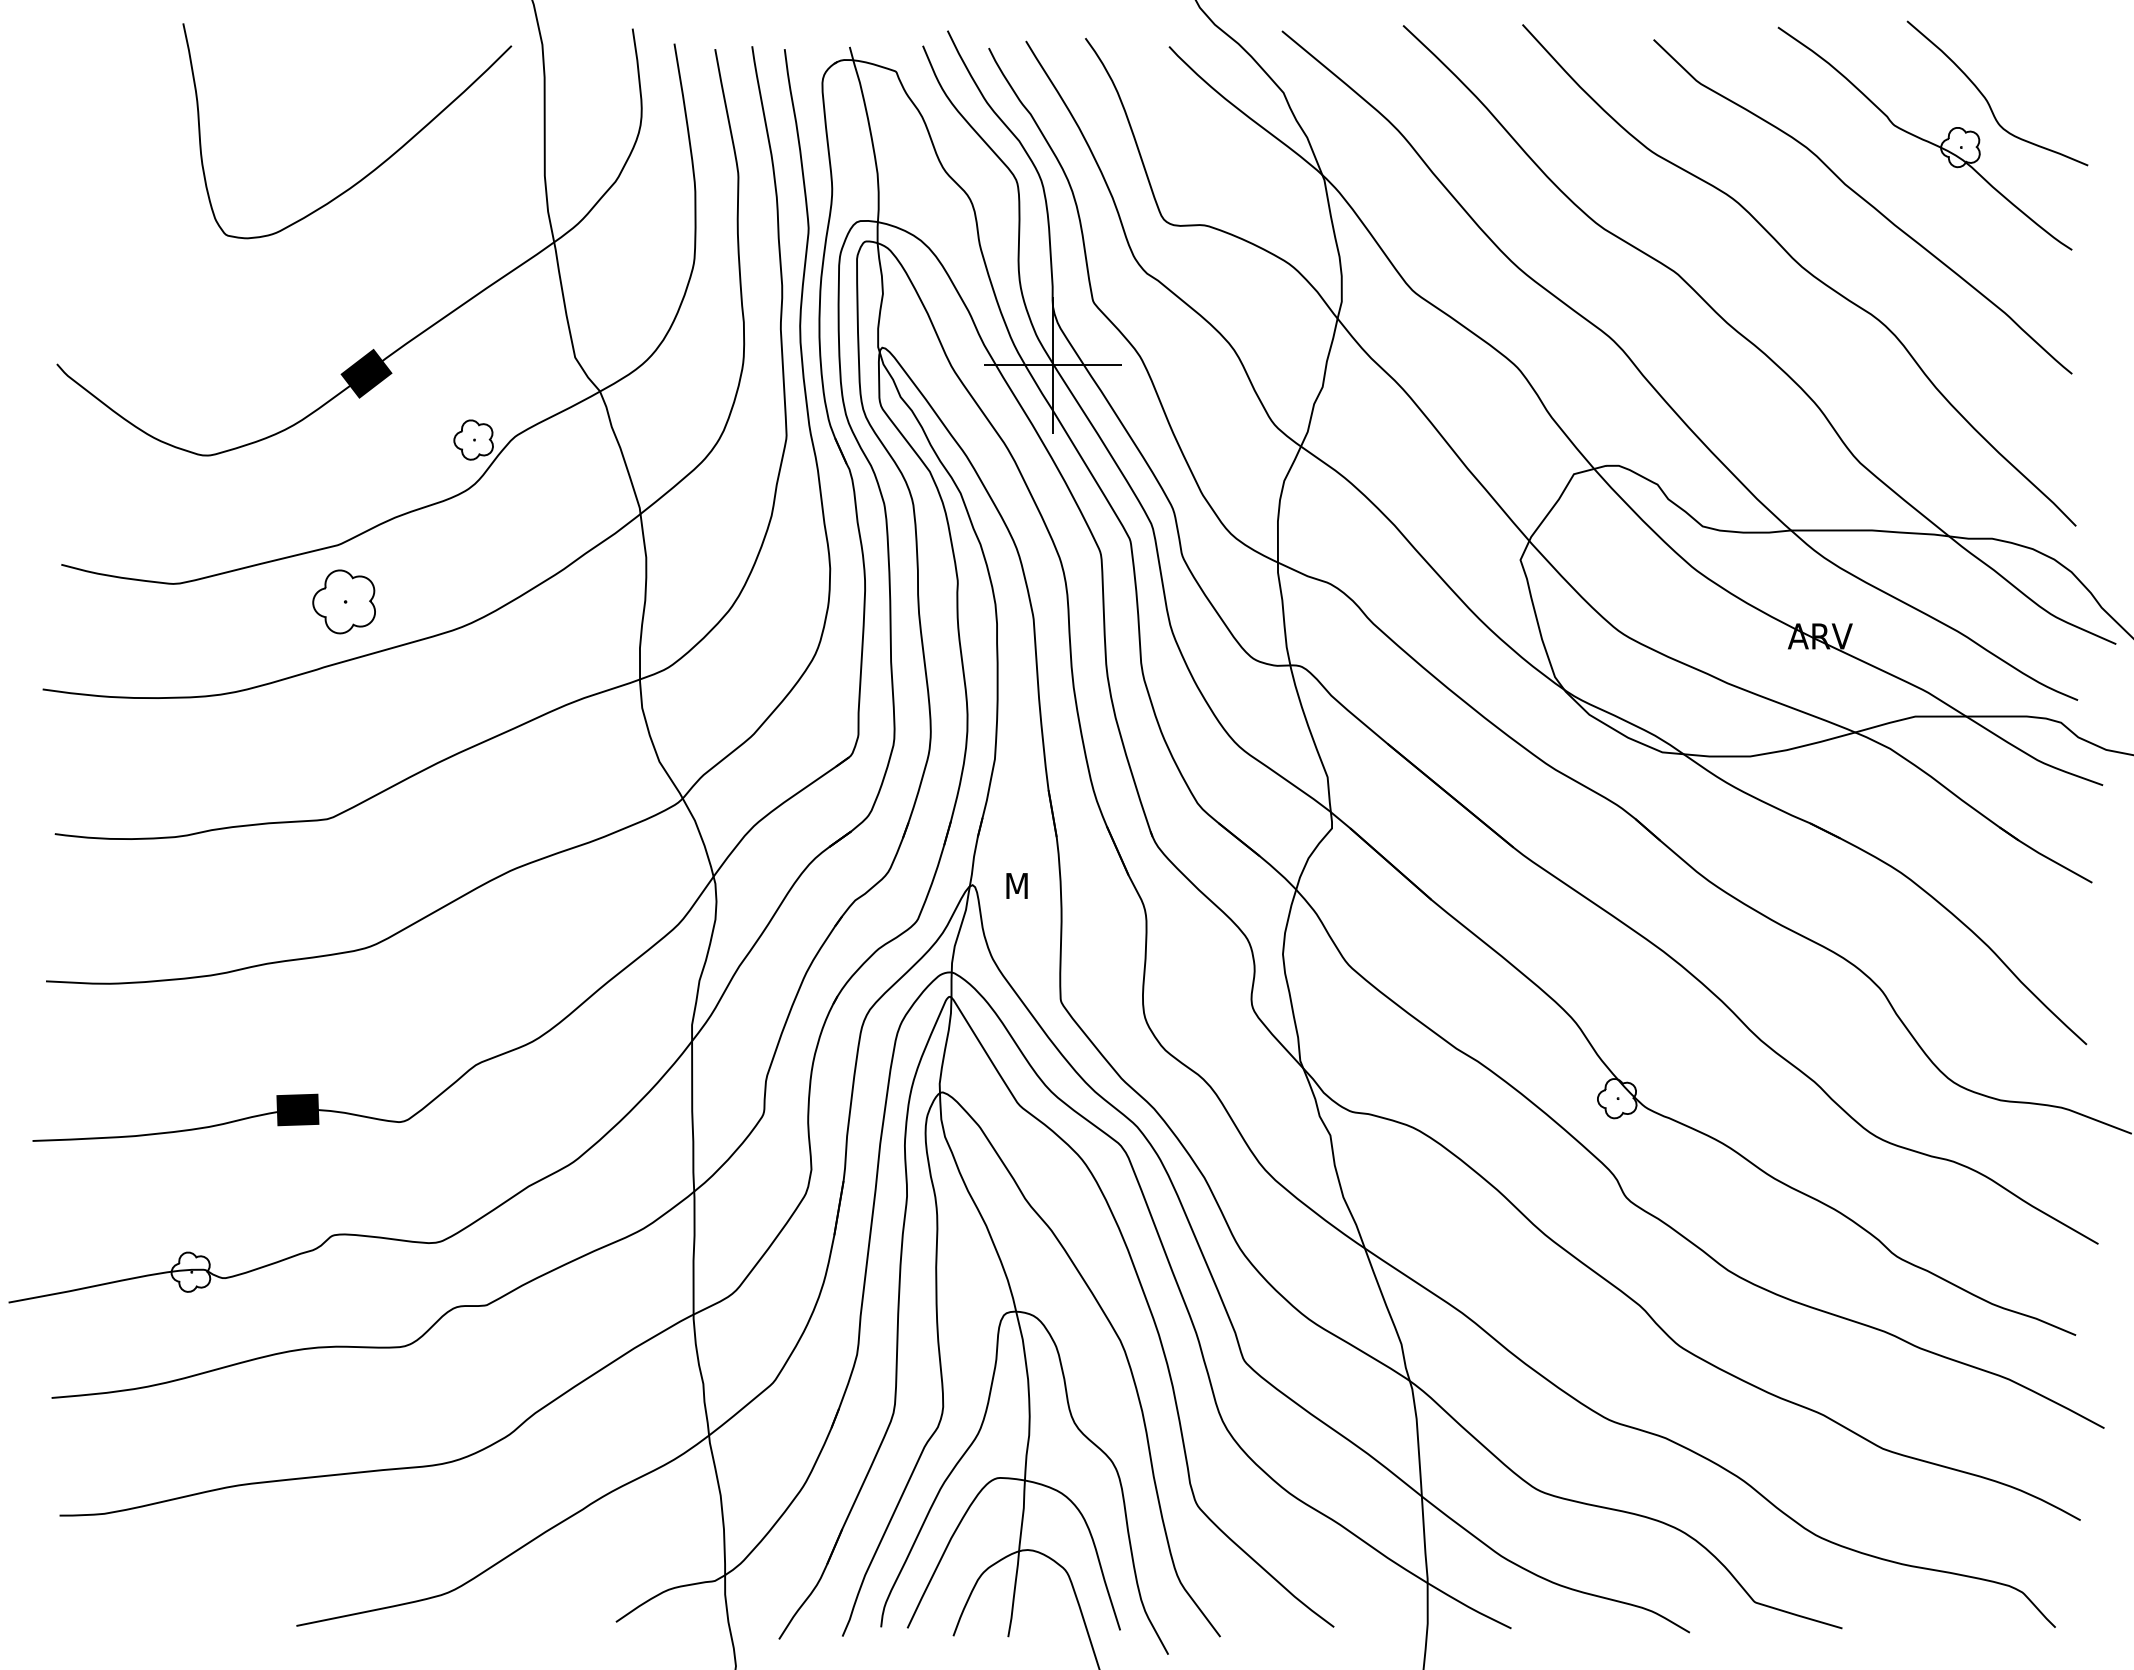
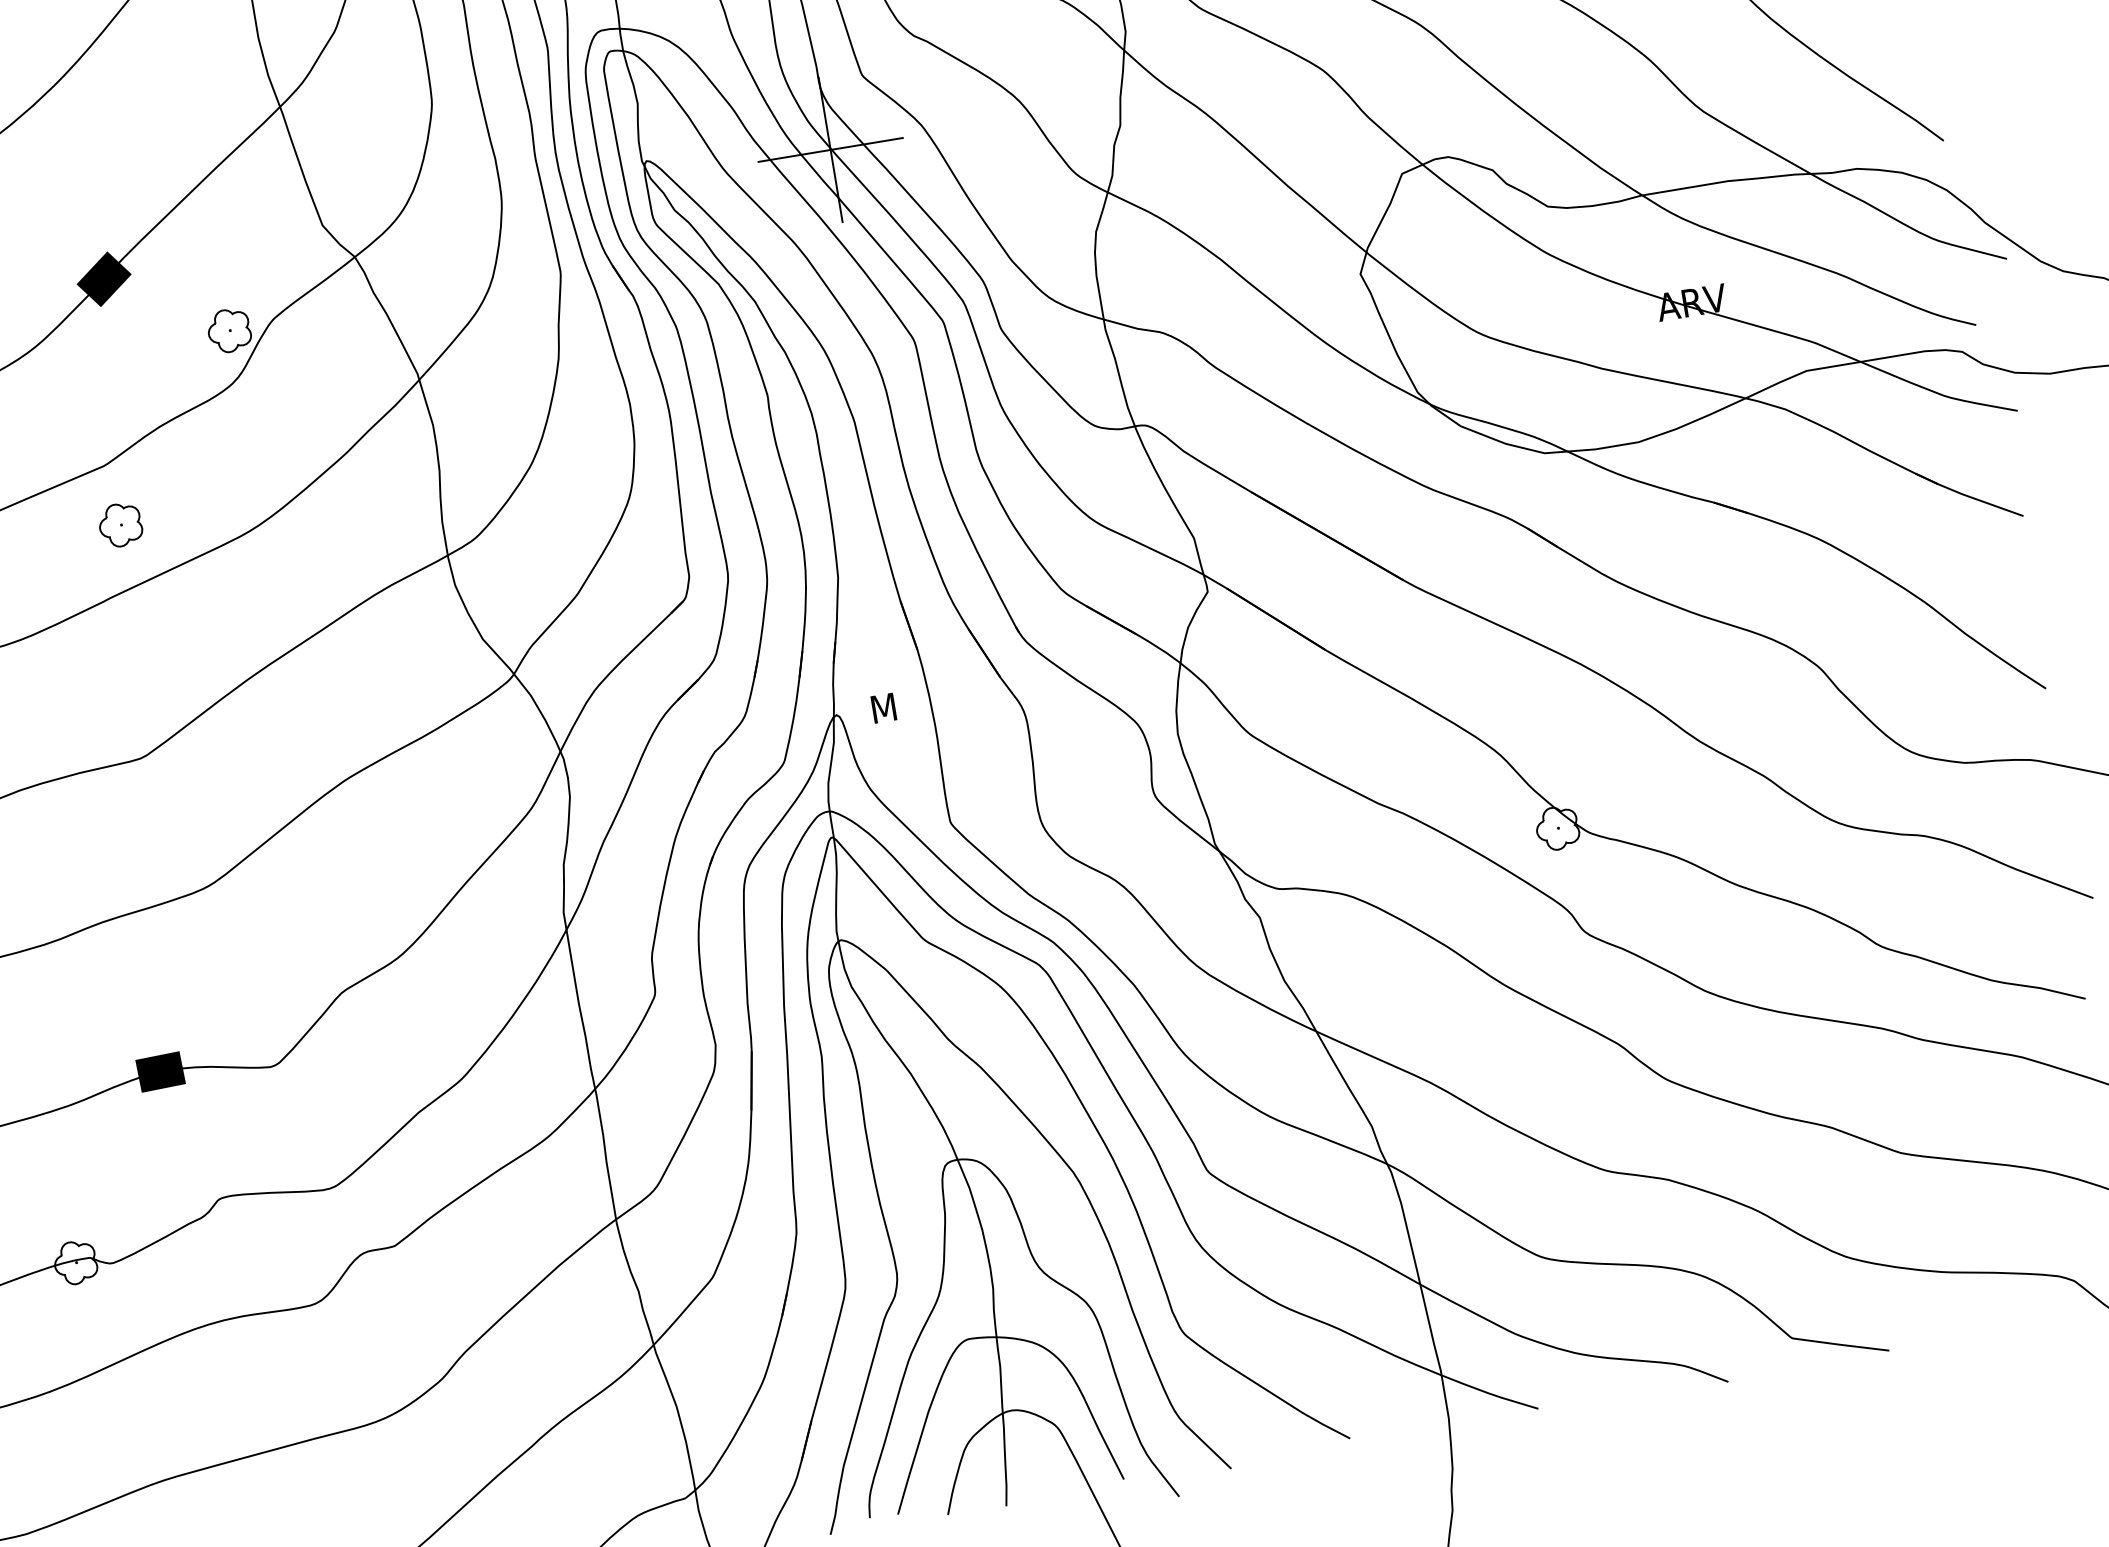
part: (344, 601) -> (120, 524), size x0.62

